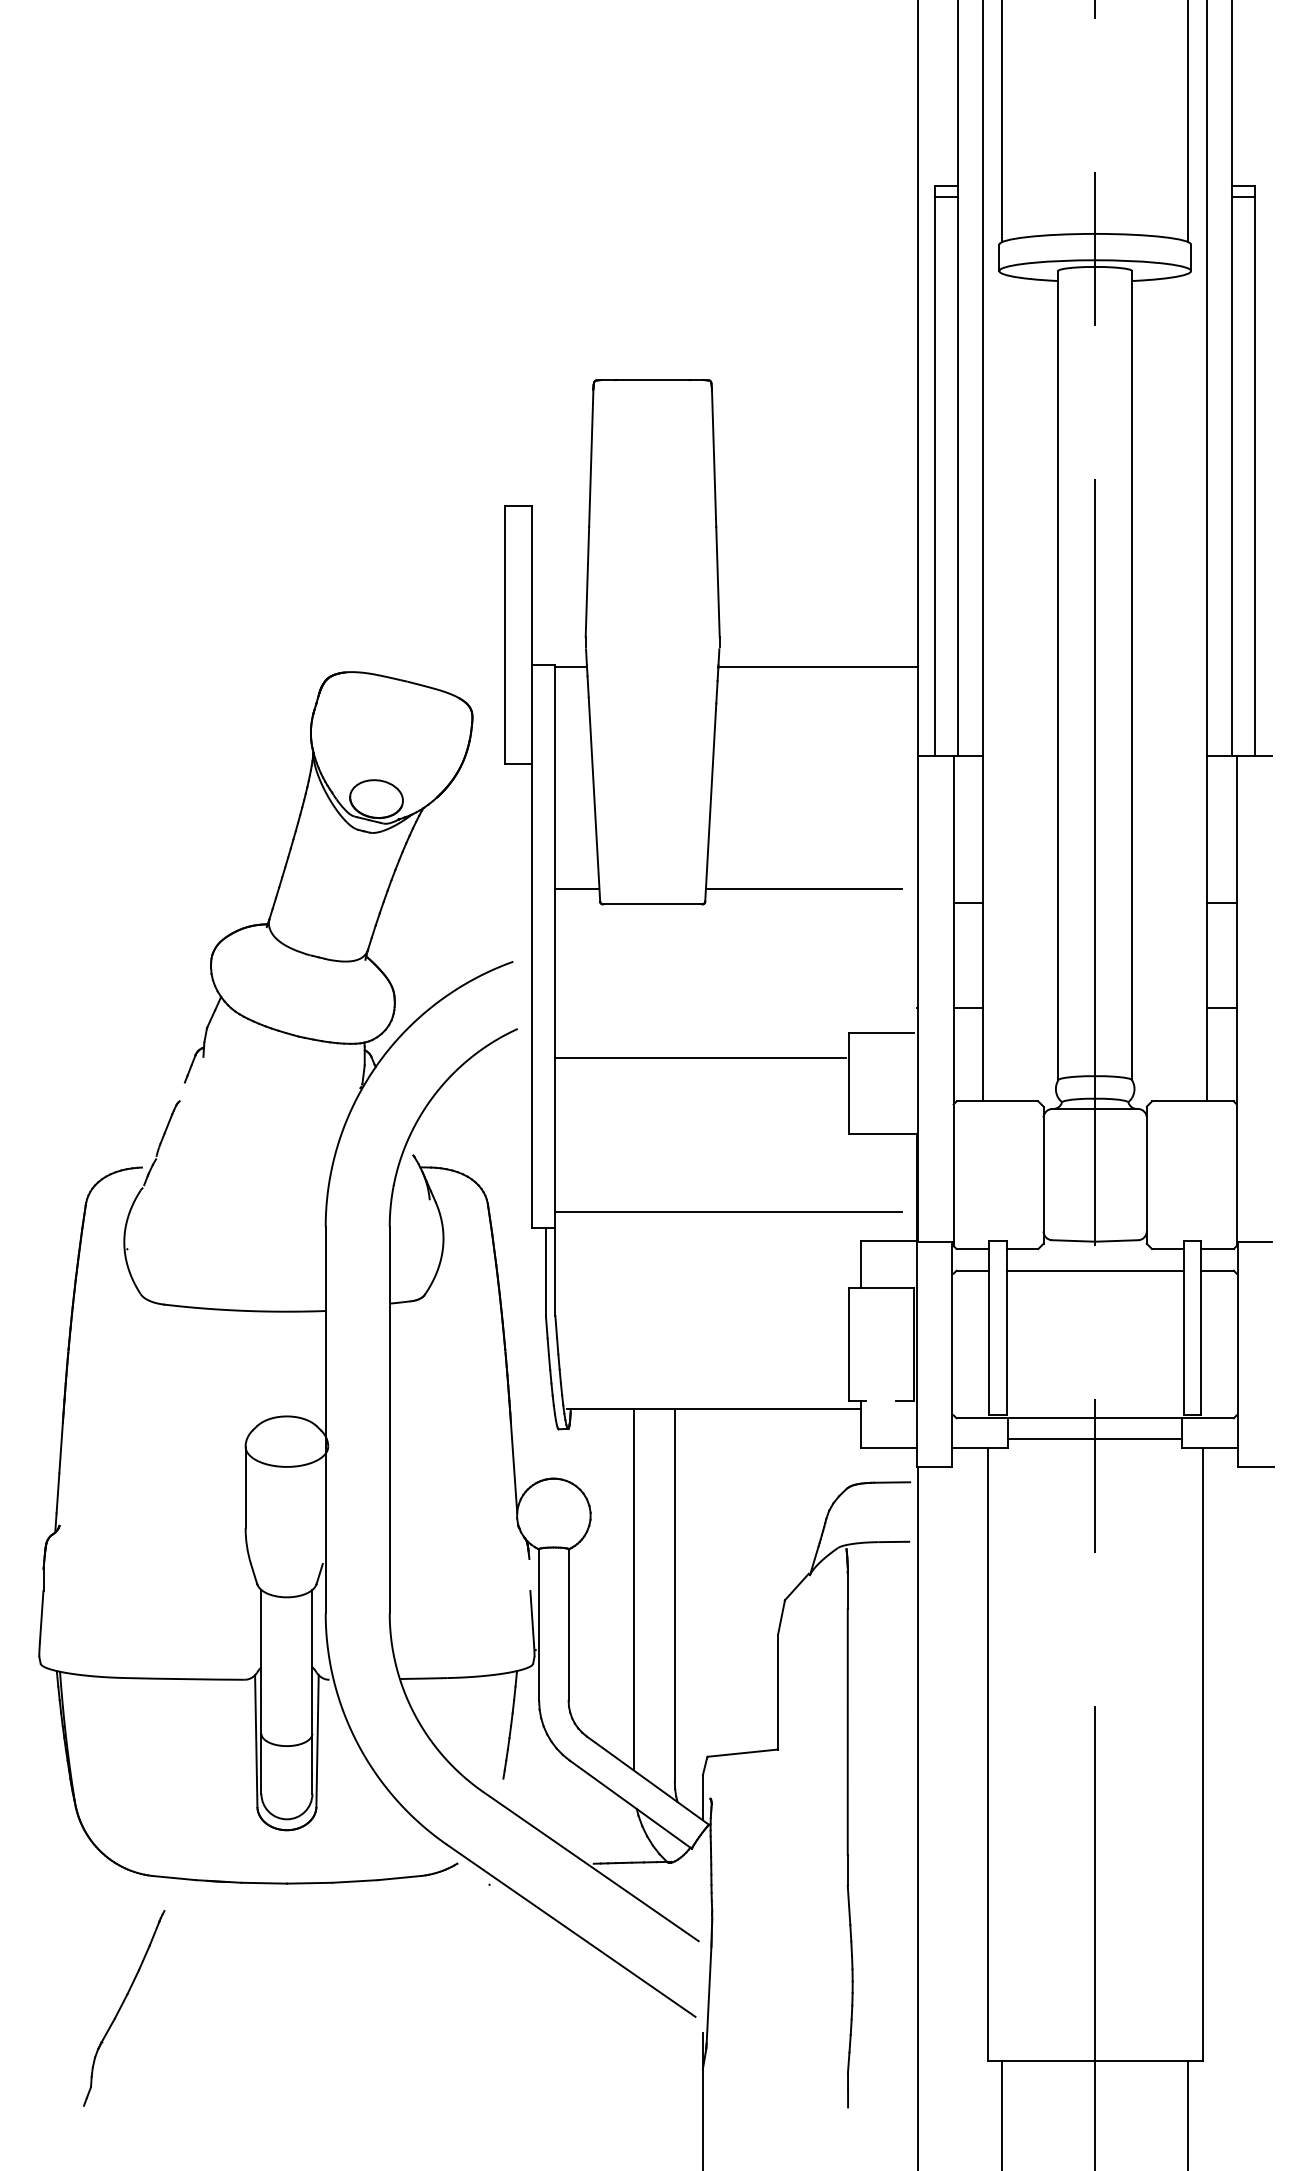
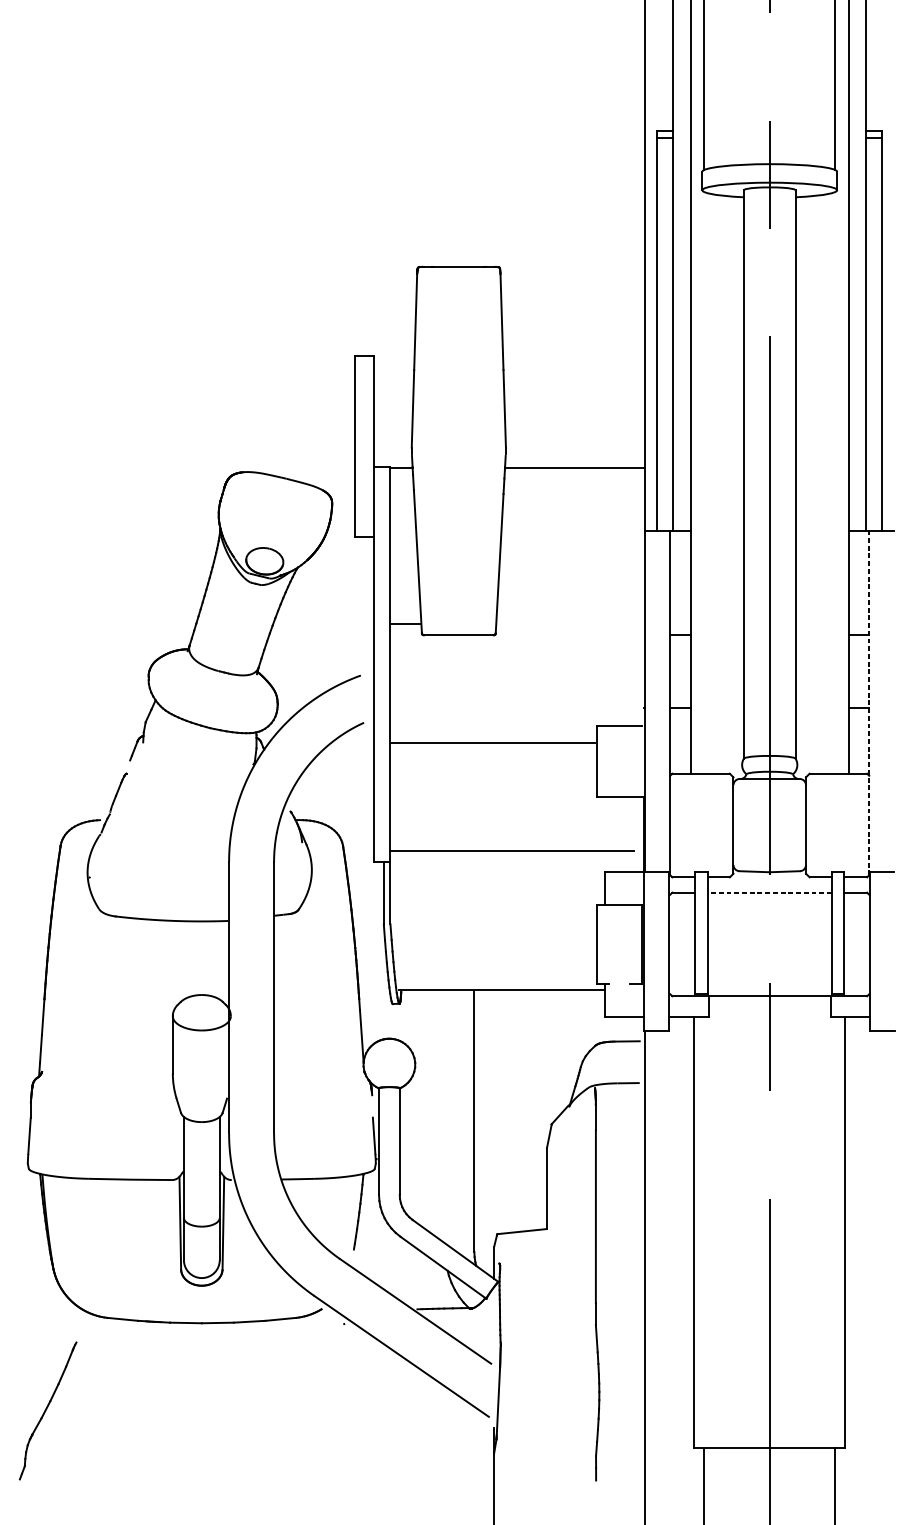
line: (803, 889) -> (564, 624), removed
line: (1236, 1000) -> (869, 702), solid -> dashed
line: (1094, 1270) -> (769, 892), solid -> dashed
line: (1095, 1438) -> (769, 1010), removed
line: (633, 1590) -> (445, 1117), removed
part: (124, 2008) -> (48, 1410), moved

